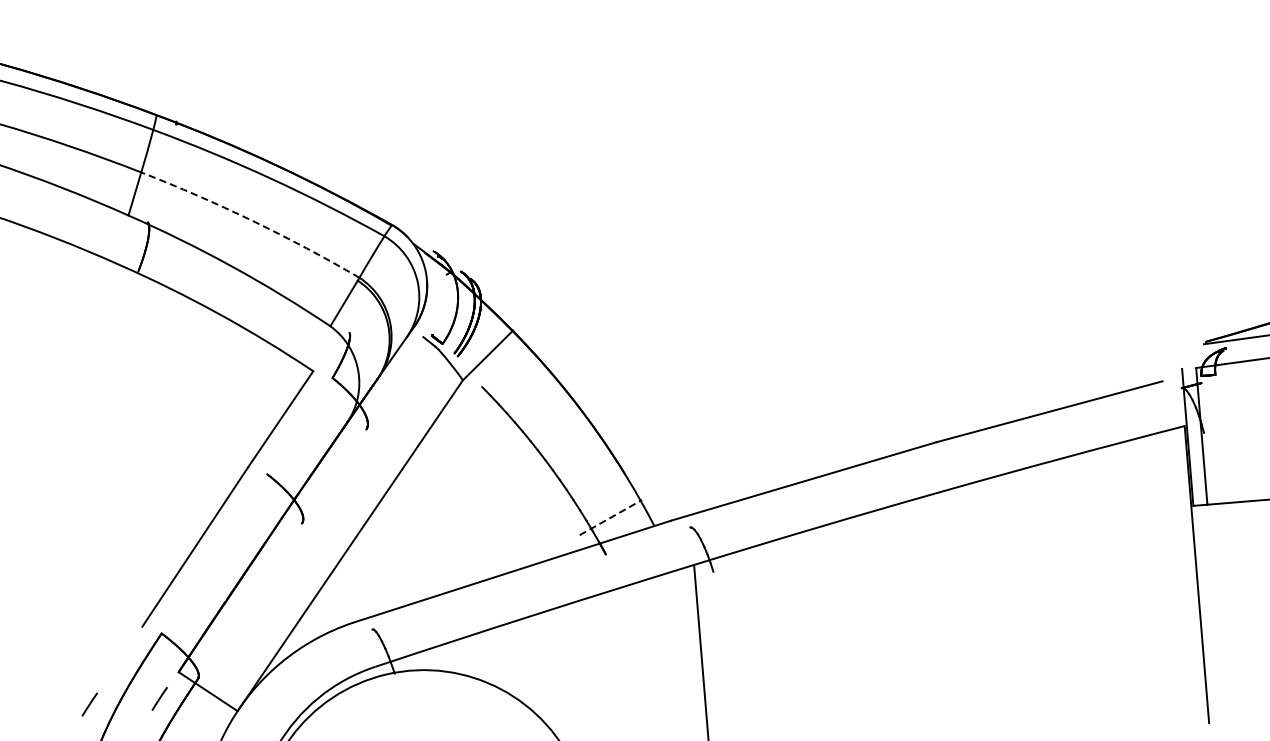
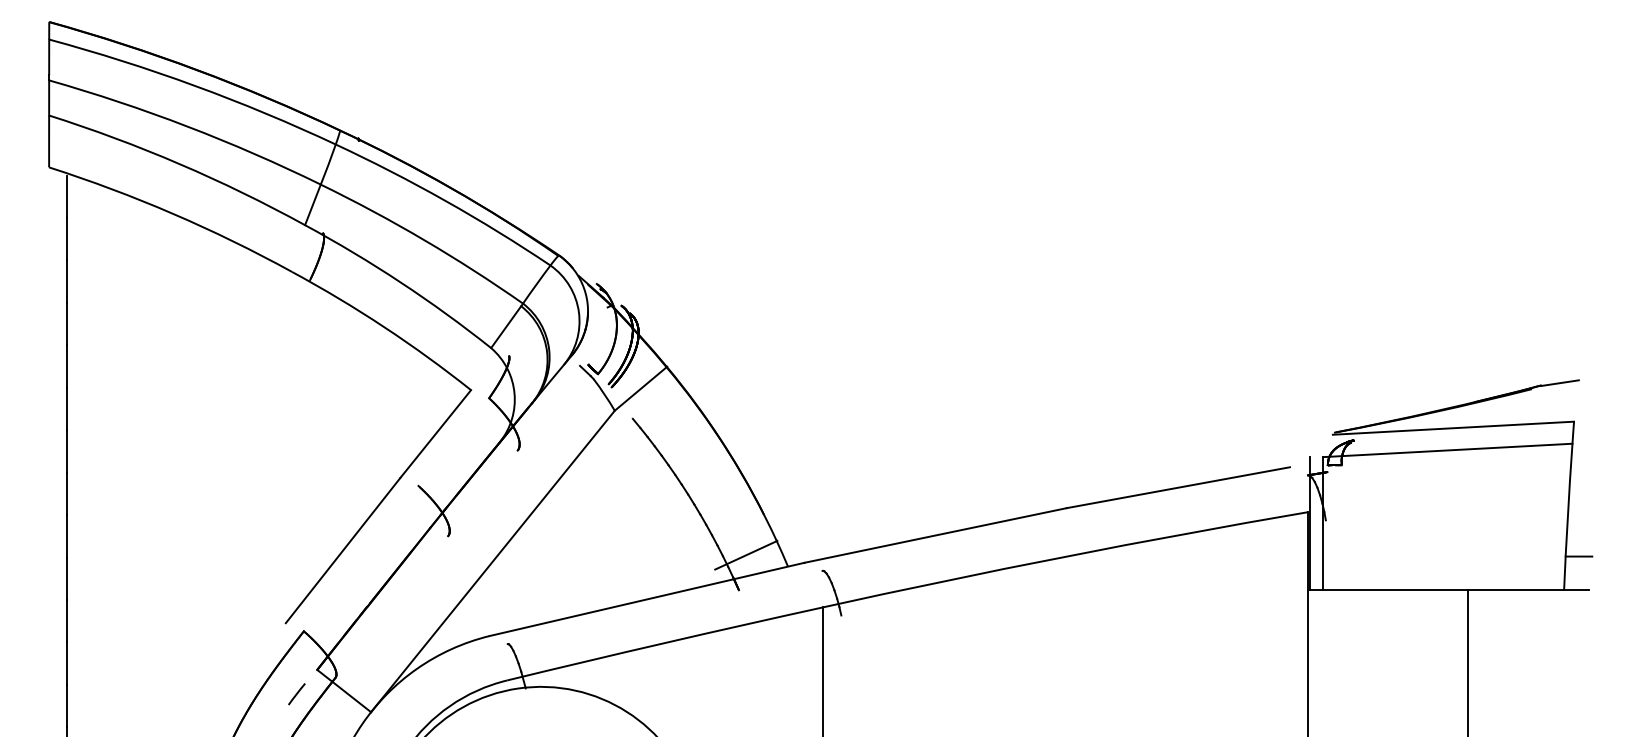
arc: (252, 221) -> (424, 240), dashed -> solid
line: (610, 518) -> (746, 555), dashed -> solid
line: (89, 704) -> (228, 694), removed

